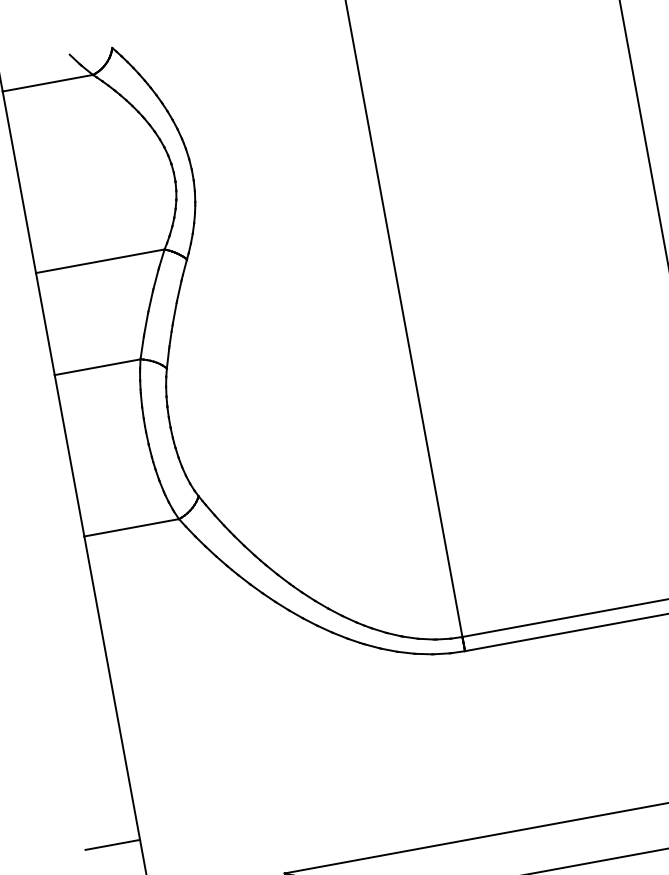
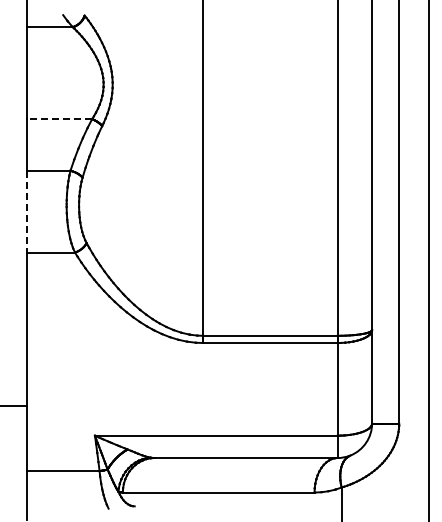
line: (100, 262) -> (59, 119), solid -> dashed
line: (70, 455) -> (27, 211), solid -> dashed

